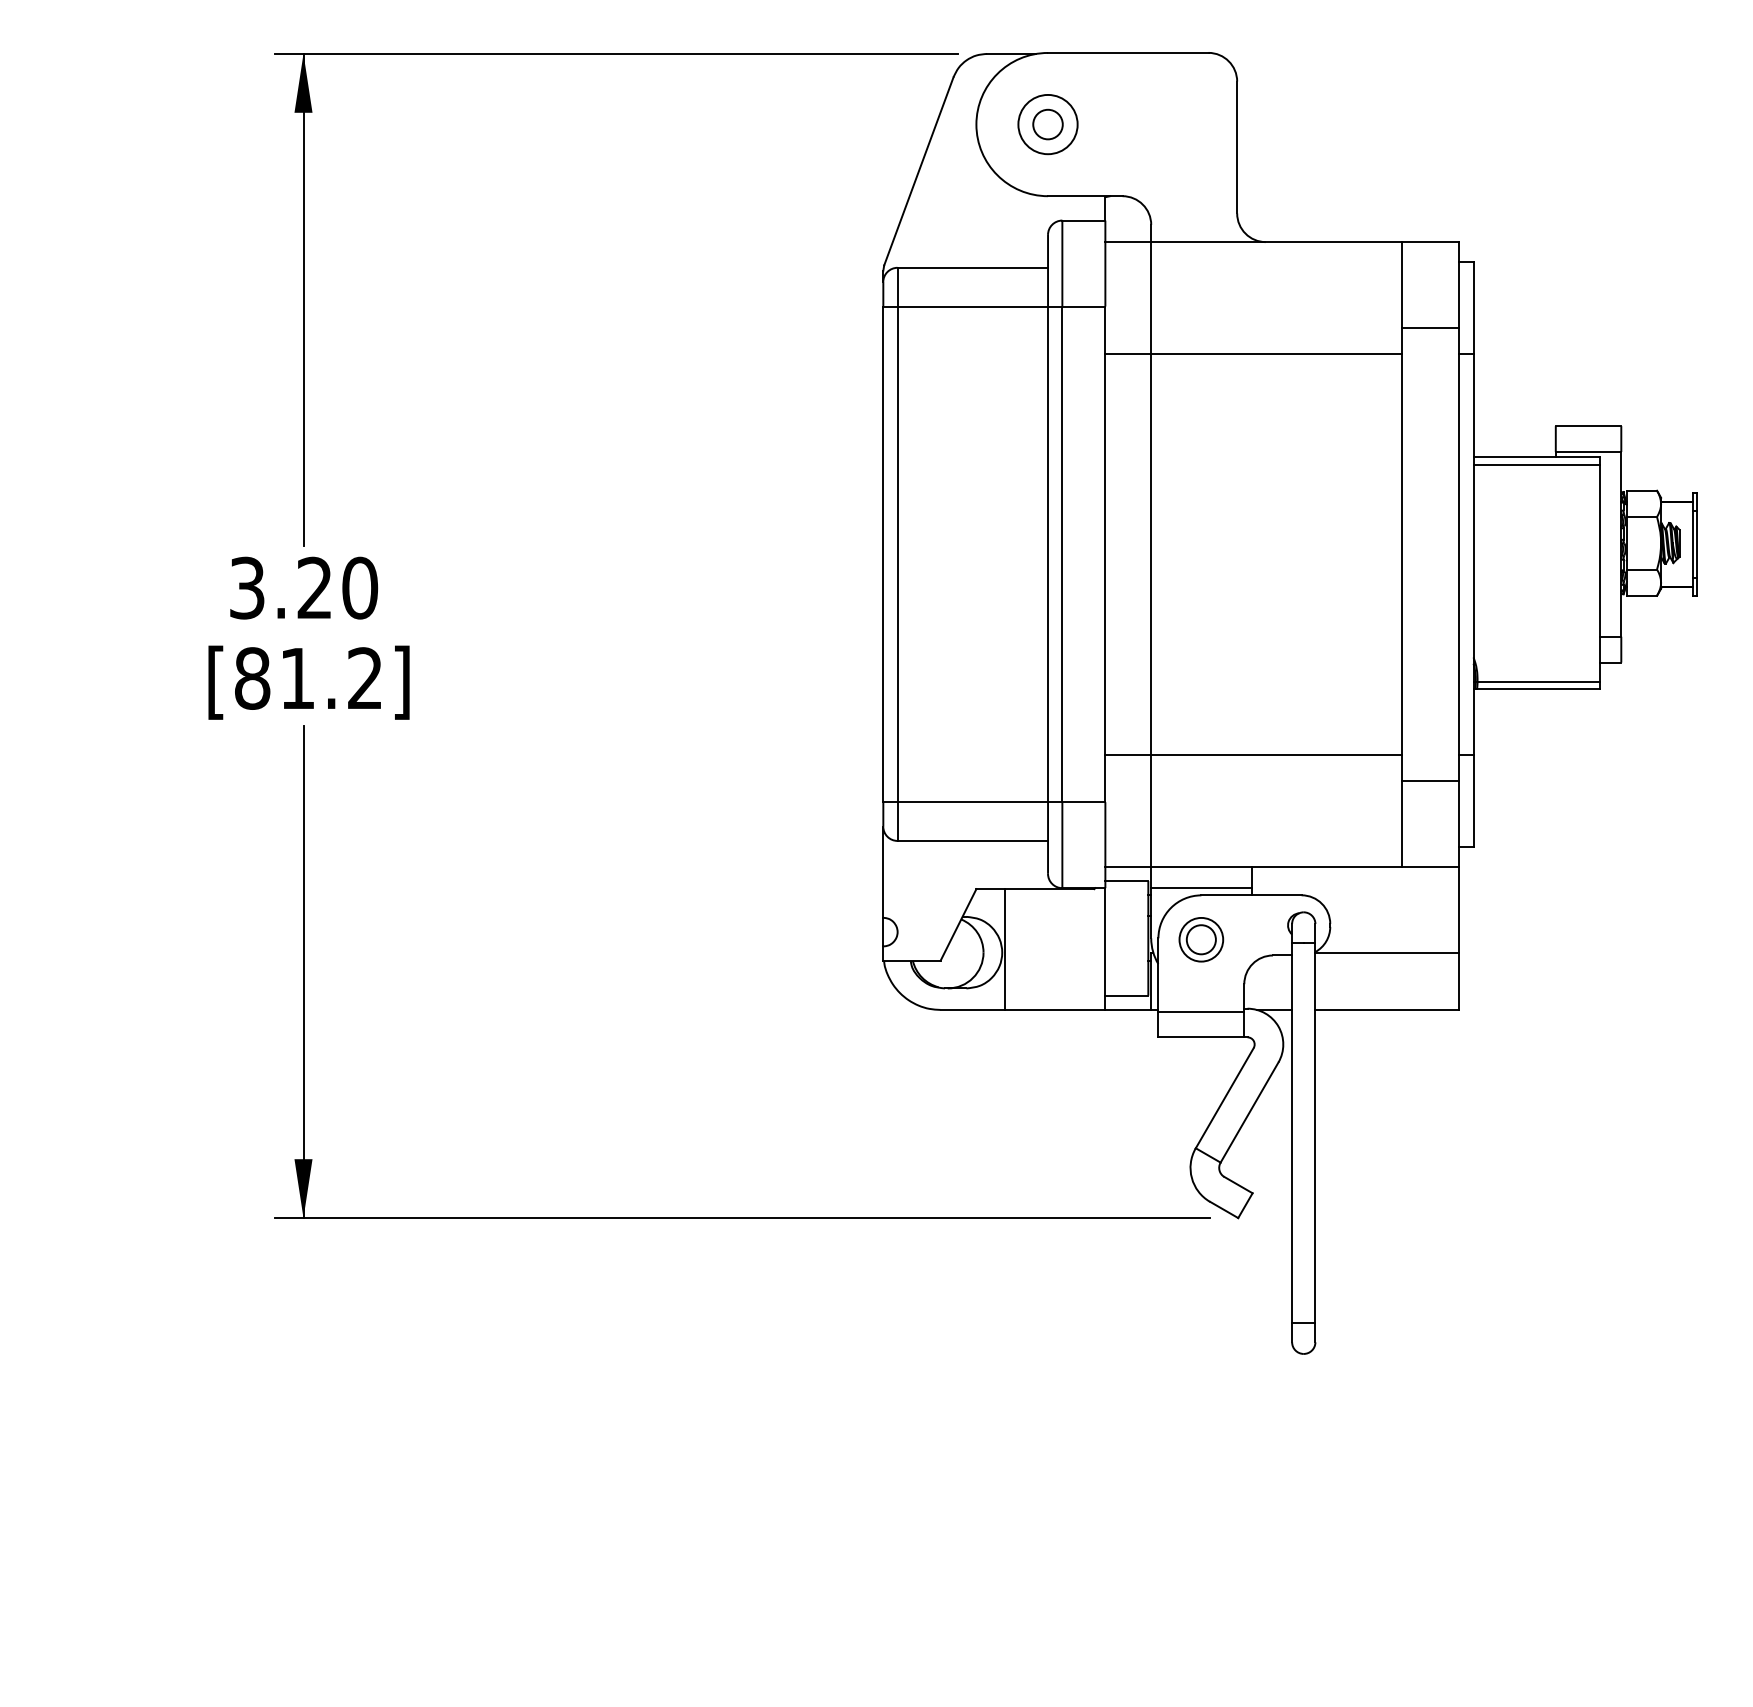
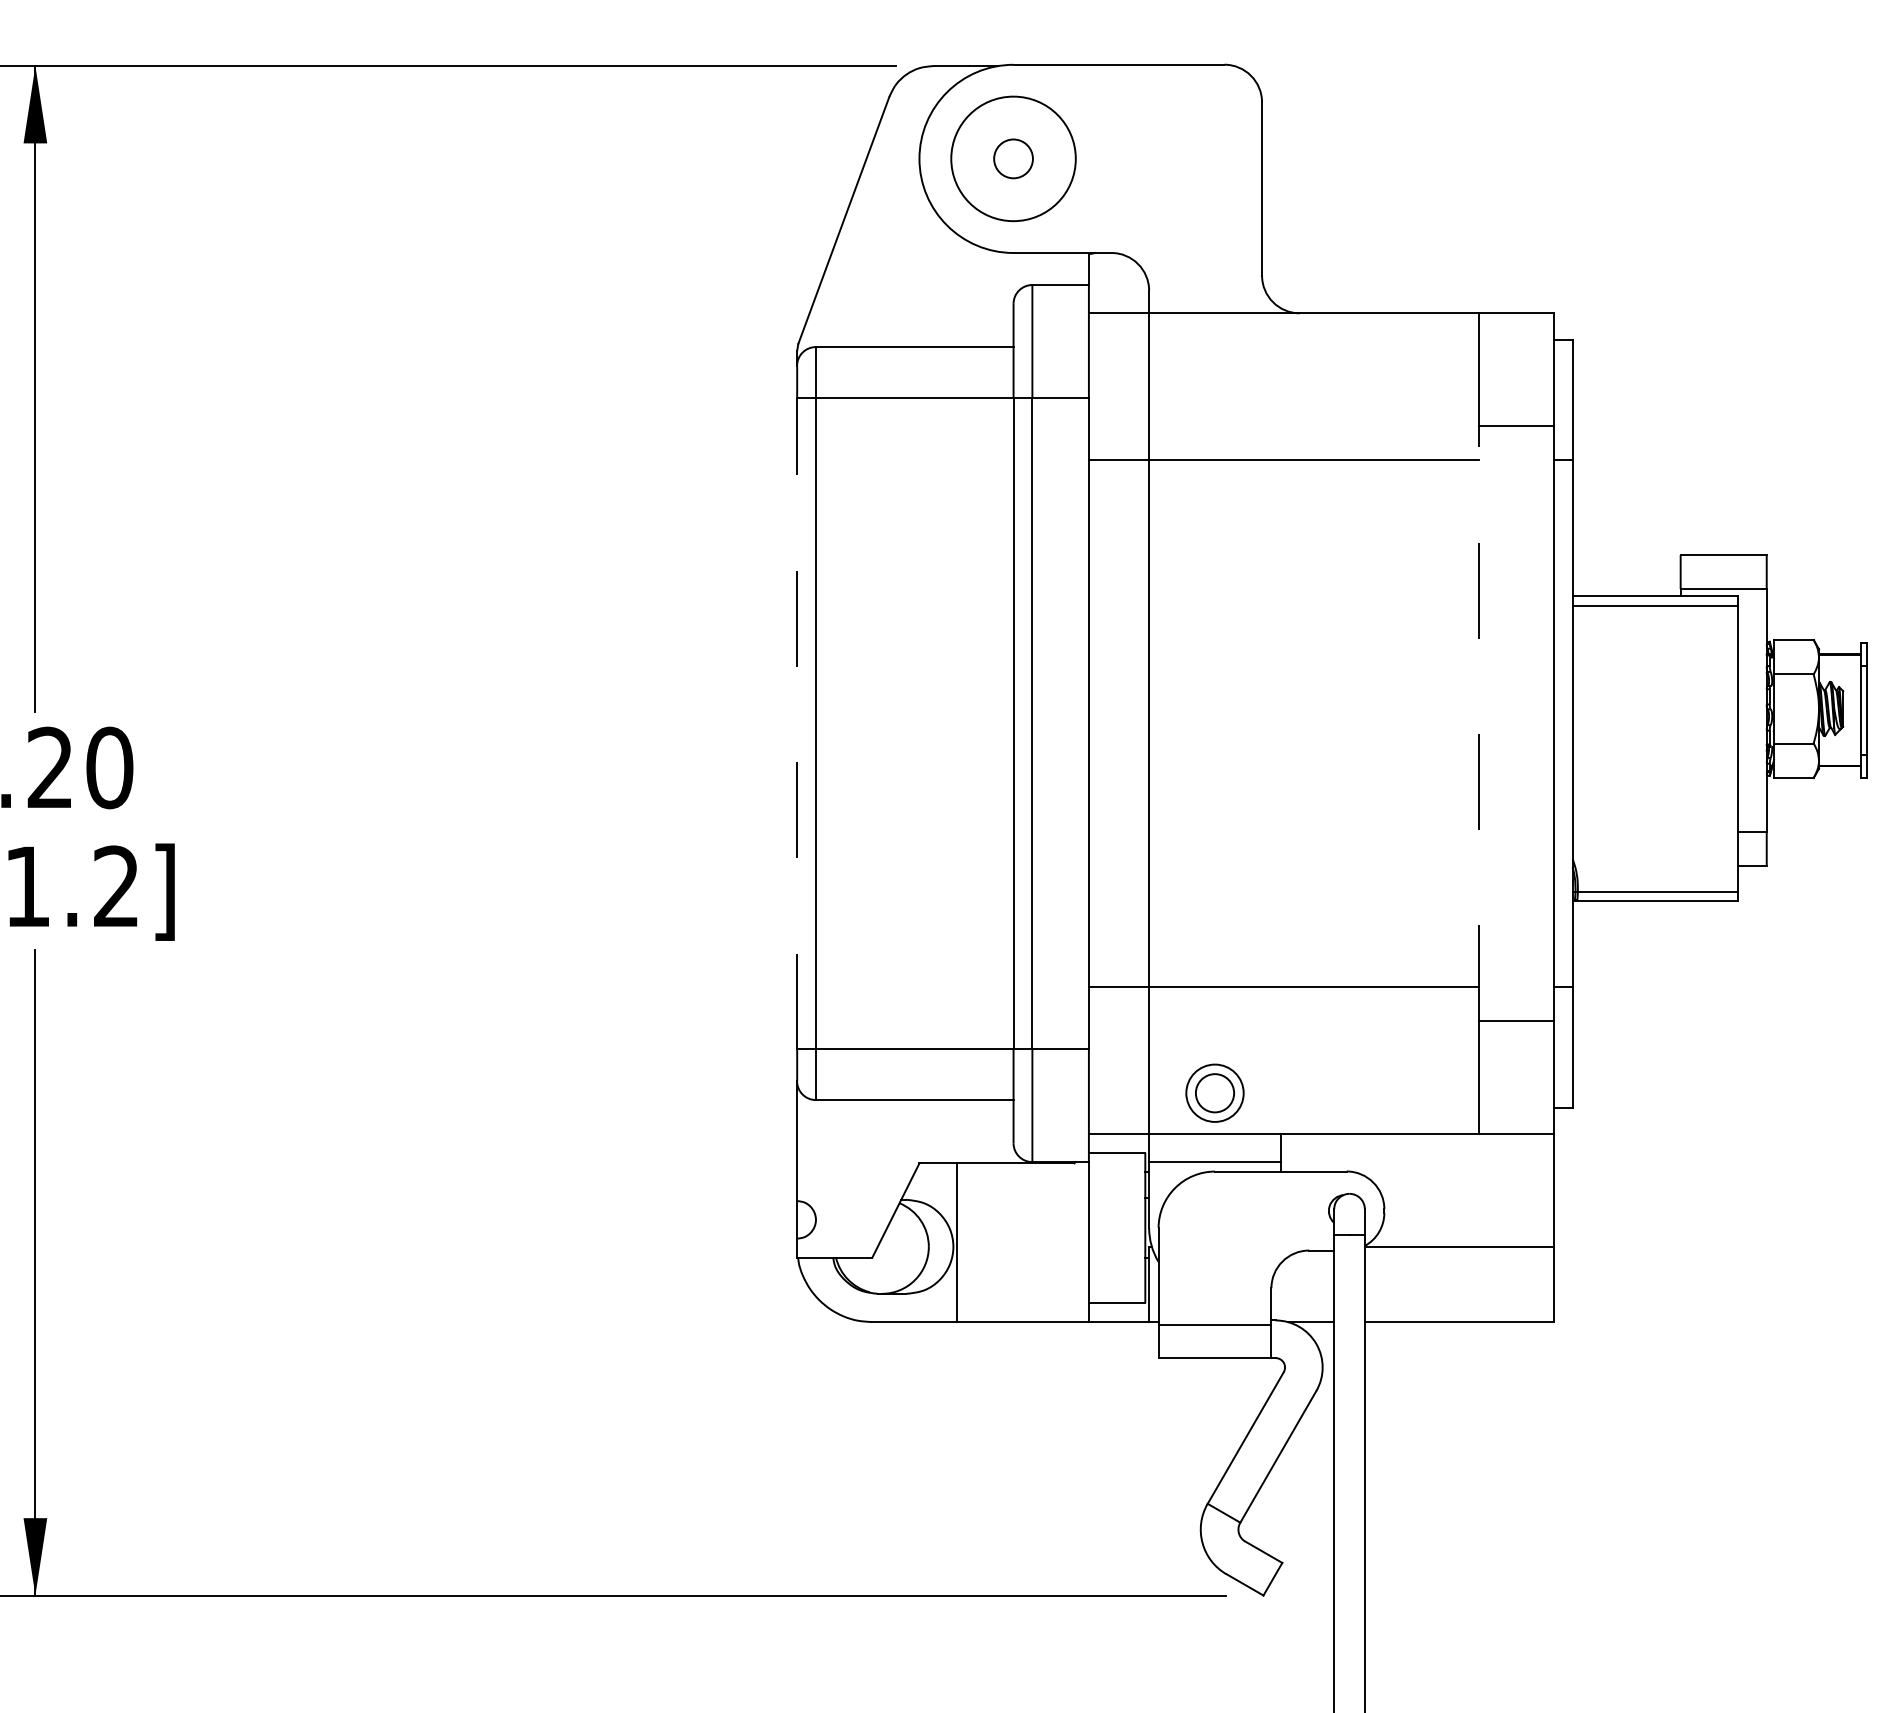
circle: (1047, 124) -> (1012, 158), size x1.6
line: (1401, 553) -> (1477, 722), solid -> dashed
line: (883, 554) -> (797, 723), solid -> dashed
part: (1201, 939) -> (1215, 1092), moved

